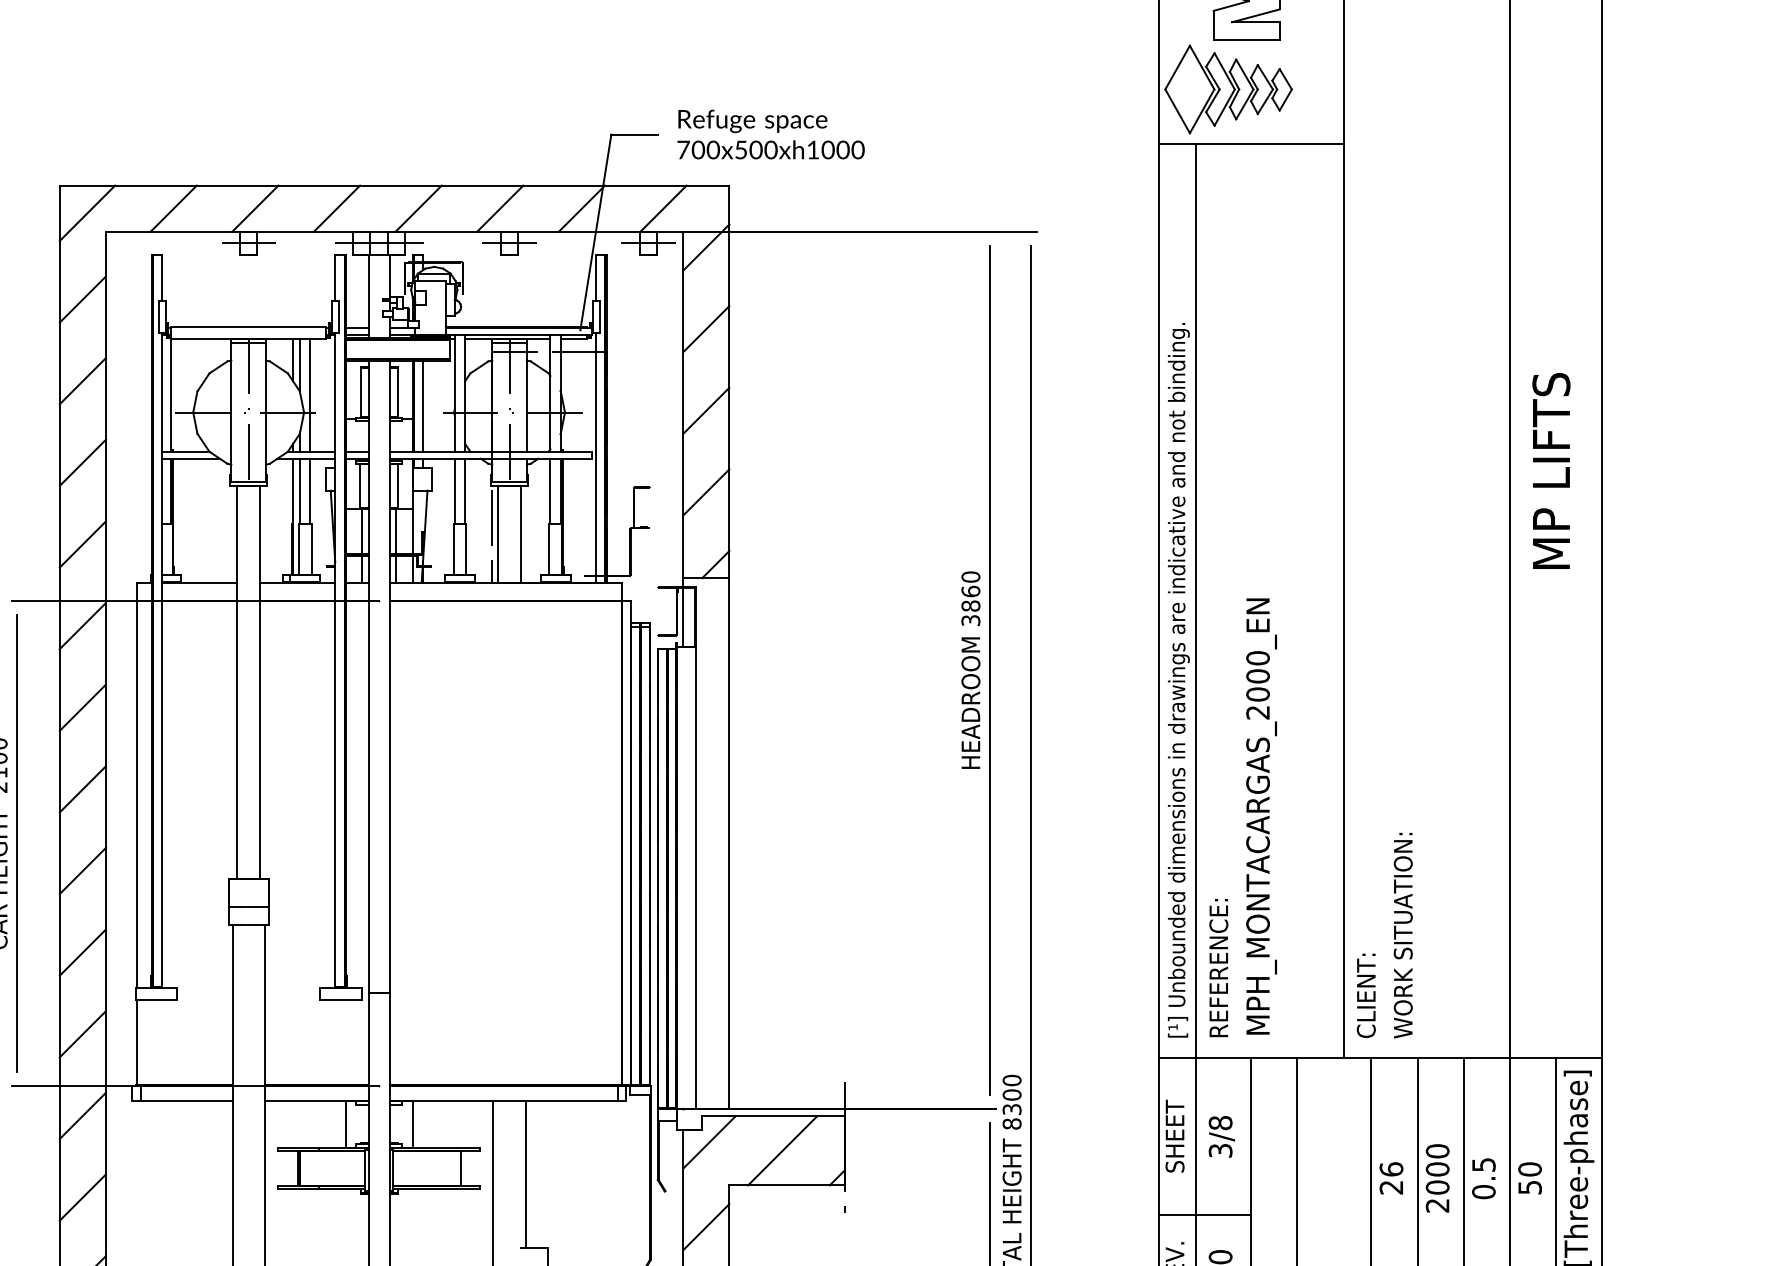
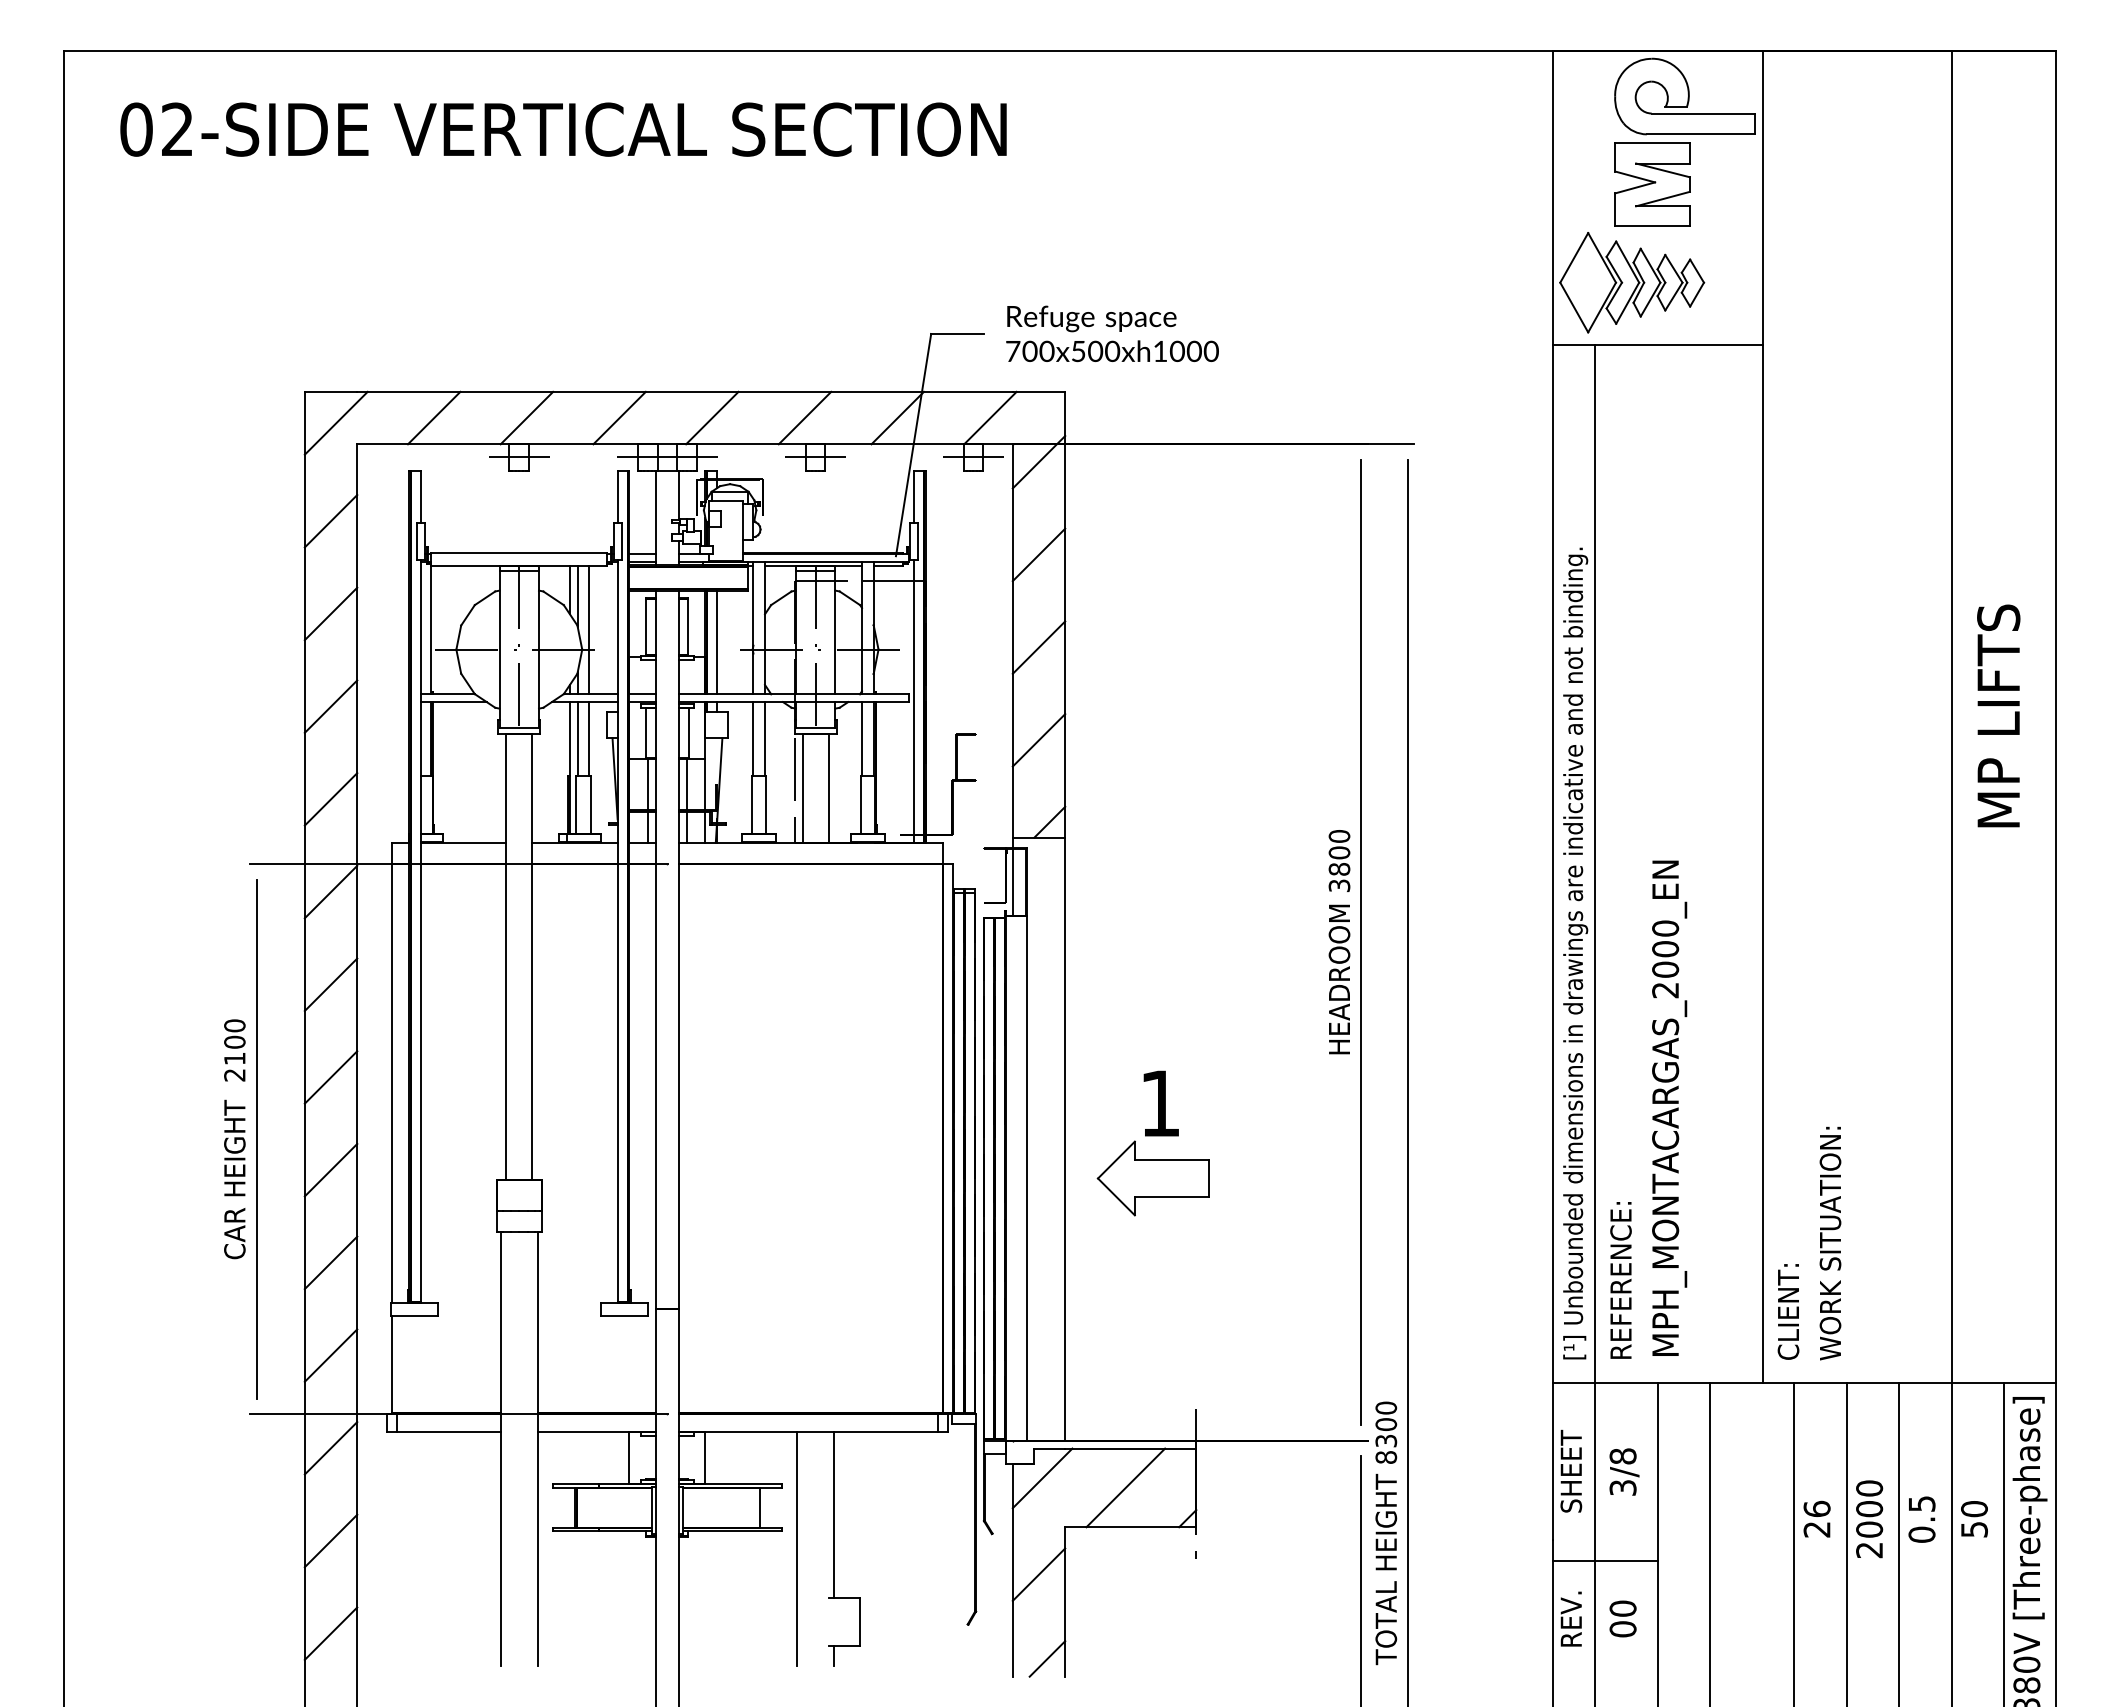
text: (970, 591) -> (1338, 852), 3860 -> 3800
part: (806, 841) -> (1152, 1136), added

